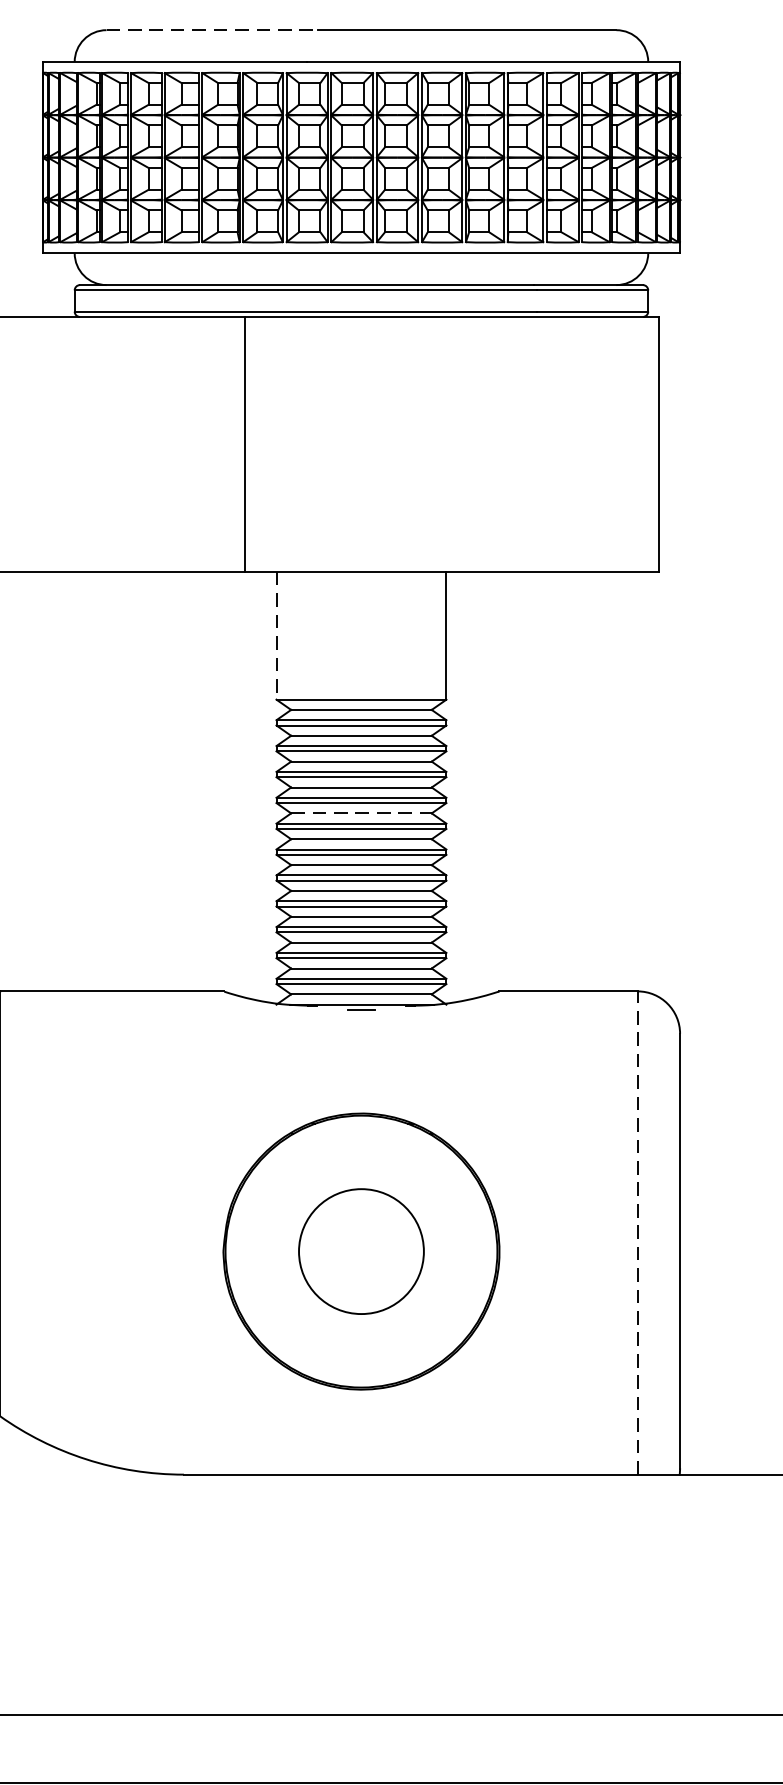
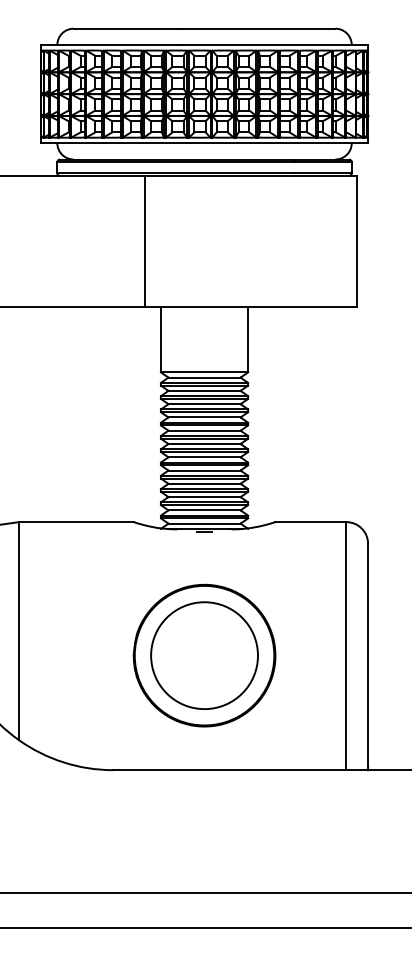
line: (213, 29) -> (128, 28), dashed -> solid
line: (275, 635) -> (160, 339), dashed -> solid
line: (363, 812) -> (205, 430), dashed -> solid
line: (637, 1231) -> (346, 645), dashed -> solid
circle: (361, 1251) -> (204, 655), size x1.67

